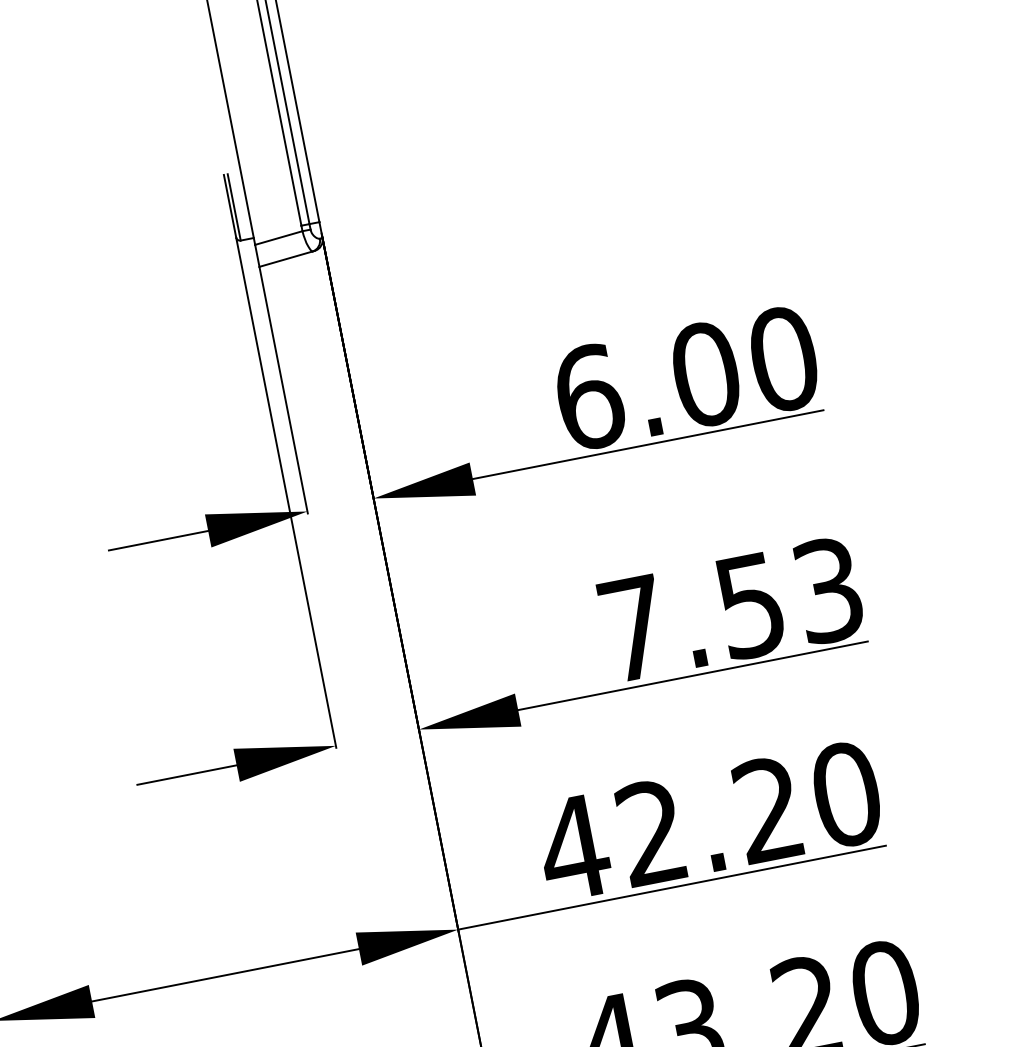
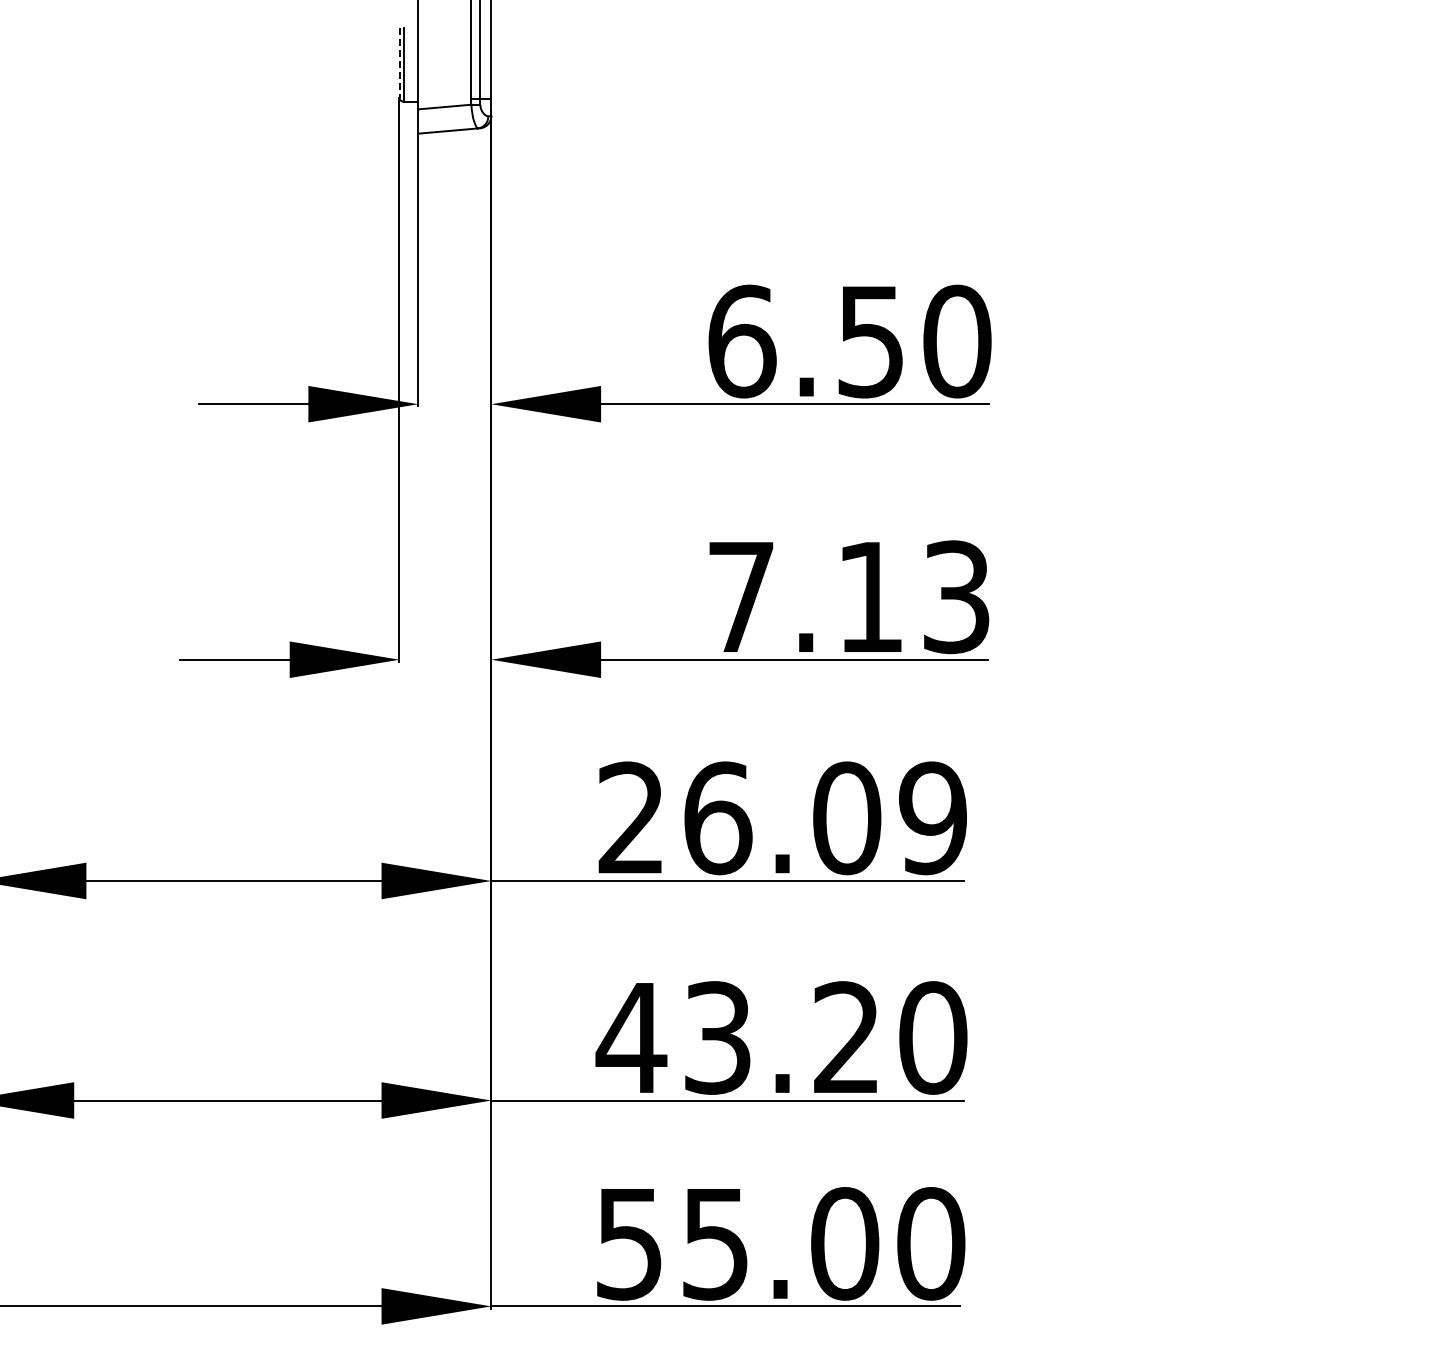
line: (230, 206) -> (399, 63), solid -> dashed
text: (706, 374) -> (871, 341), 6.00 -> 6.50
text: (750, 606) -> (870, 598), 7.53 -> 7.13
text: (709, 821) -> (781, 818), 42.20 -> 26.09

